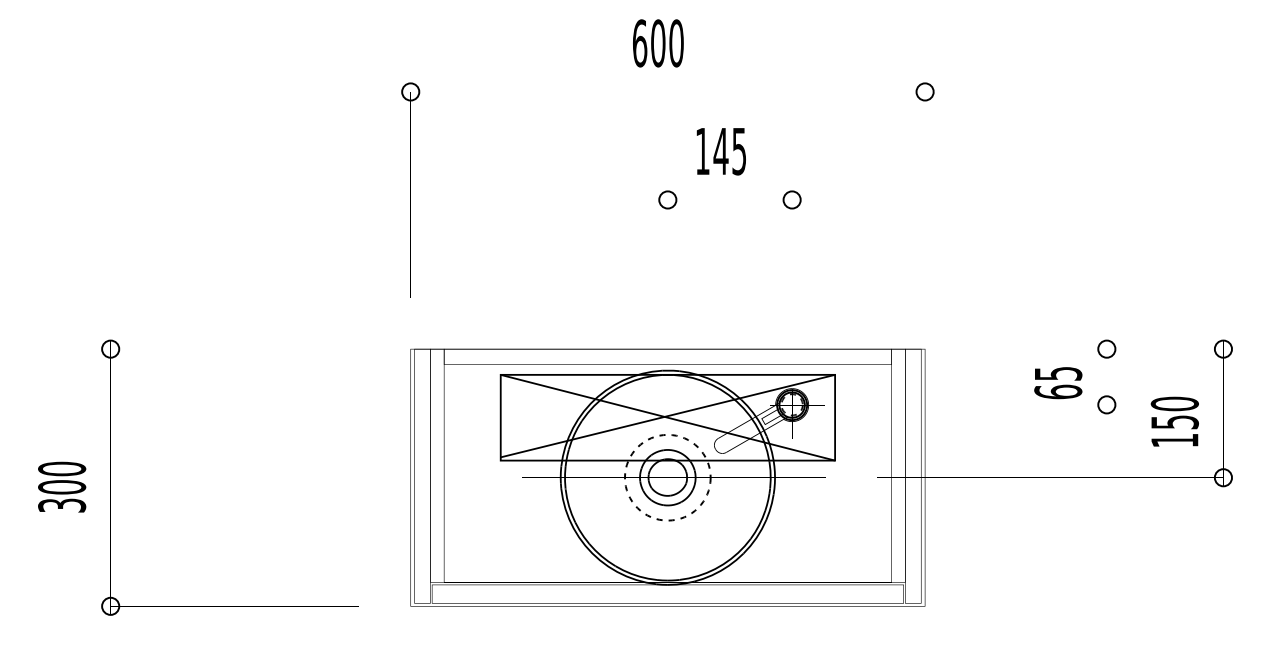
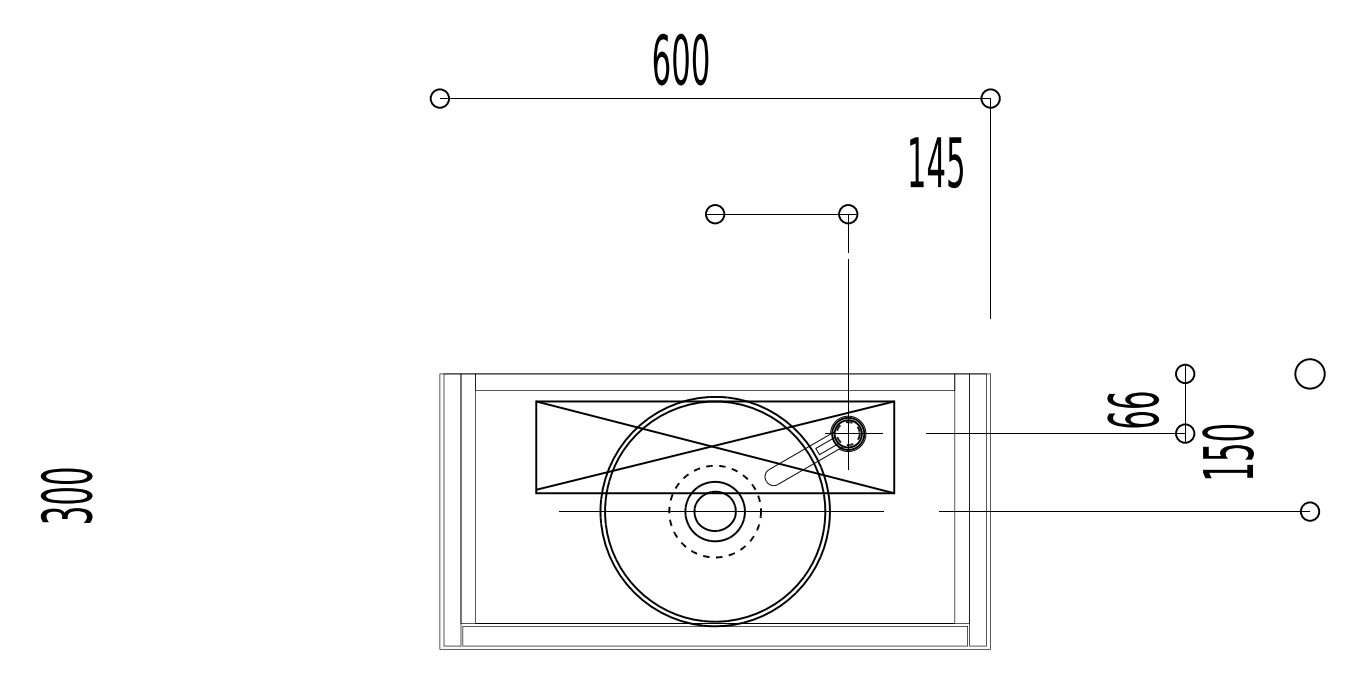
text: (657, 43) -> (680, 59), moved
text: (721, 151) -> (936, 162), moved
circle: (1222, 348) -> (1309, 373), size x1.6
text: (1058, 373) -> (1133, 399), 65 -> 66
text: (1174, 421) -> (1227, 451), moved
part: (110, 477) -> (118, 511), removed
text: (61, 486) -> (66, 495), moved

